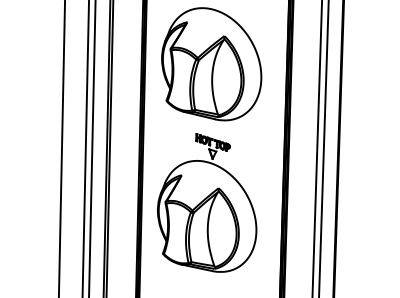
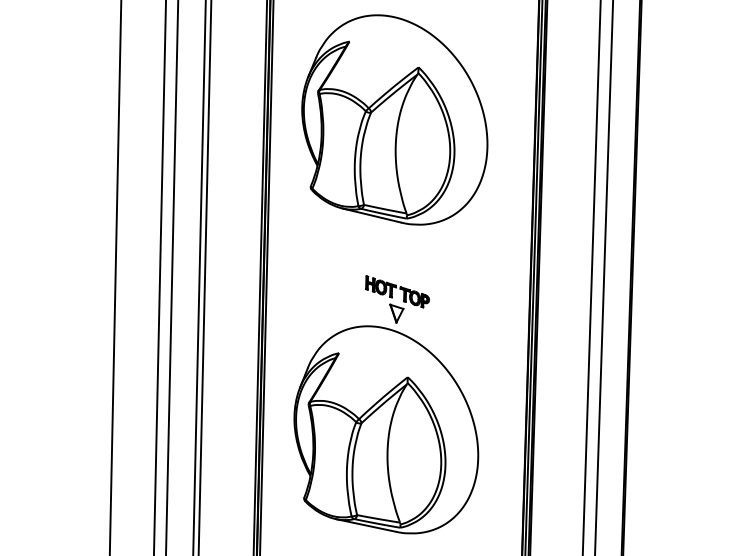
part: (207, 202) -> (386, 403), moved

